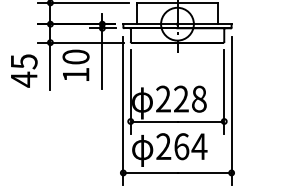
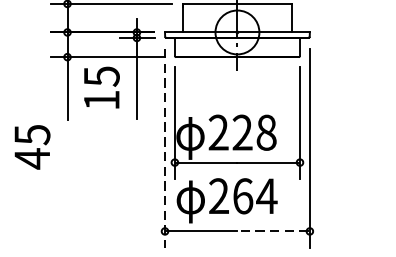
text: (75, 56) -> (101, 75), 10 -> 15
text: (24, 70) -> (32, 146), moved
line: (123, 111) -> (165, 149), solid -> dashed
line: (204, 172) -> (273, 230), solid -> dashed

